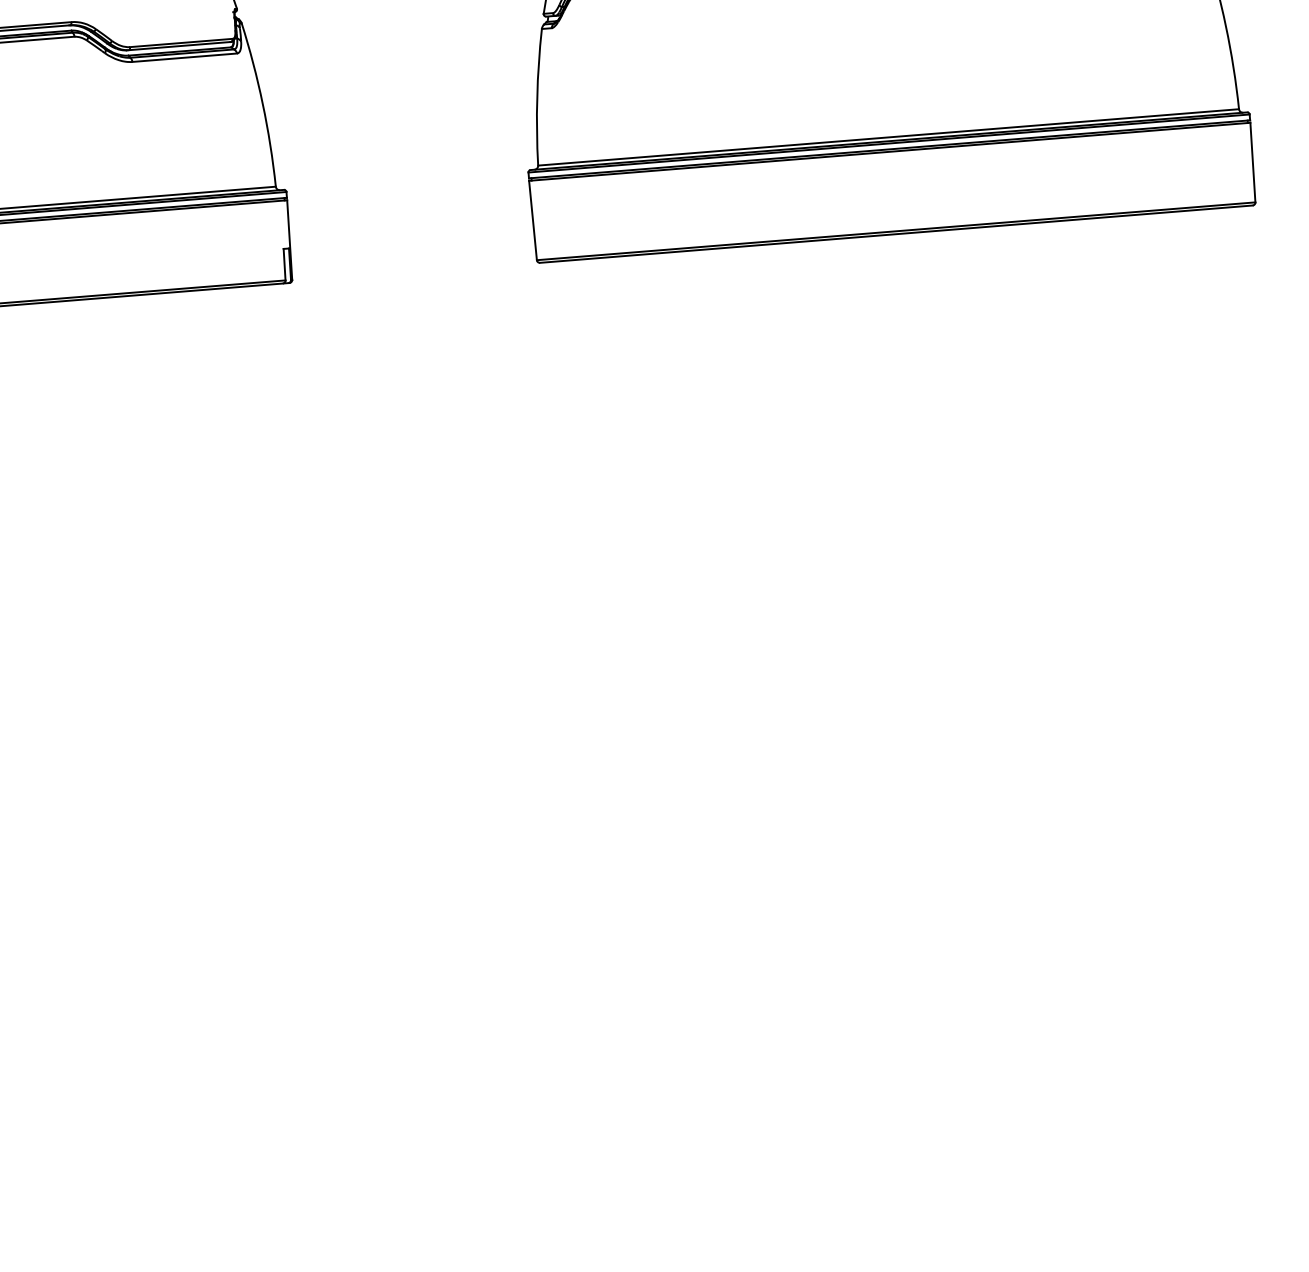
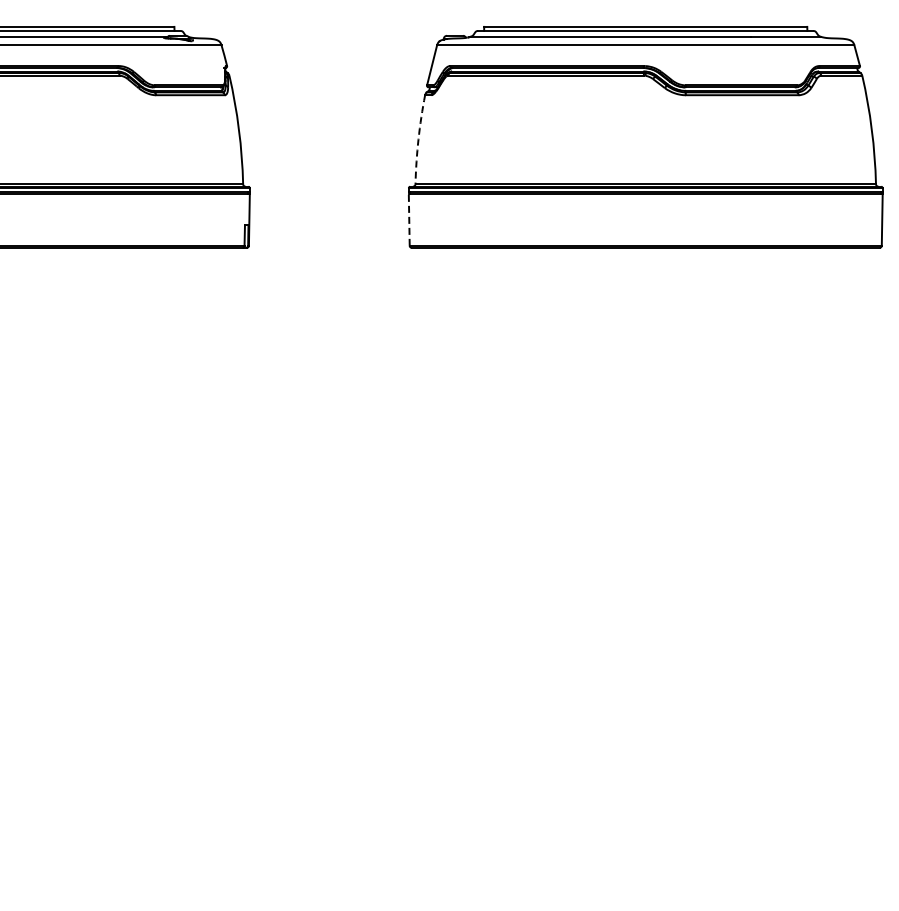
arc: (537, 97) -> (418, 139), solid -> dashed
line: (533, 220) -> (409, 219), solid -> dashed

